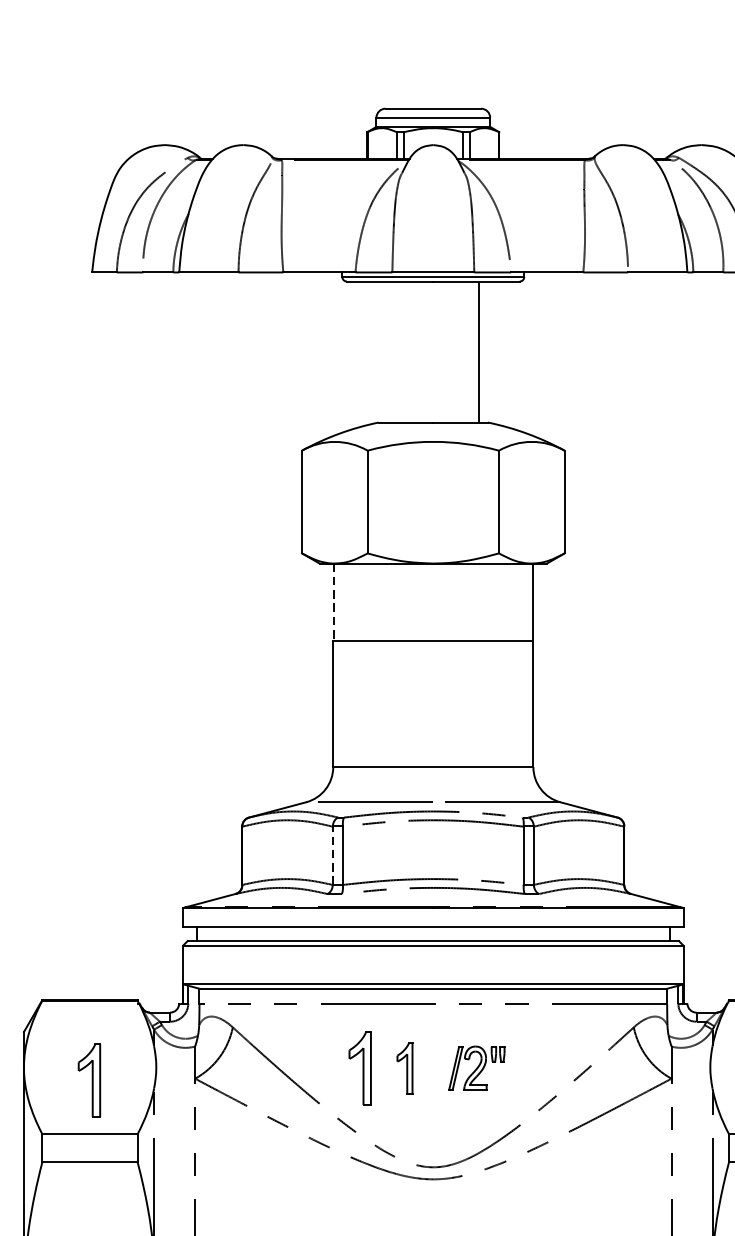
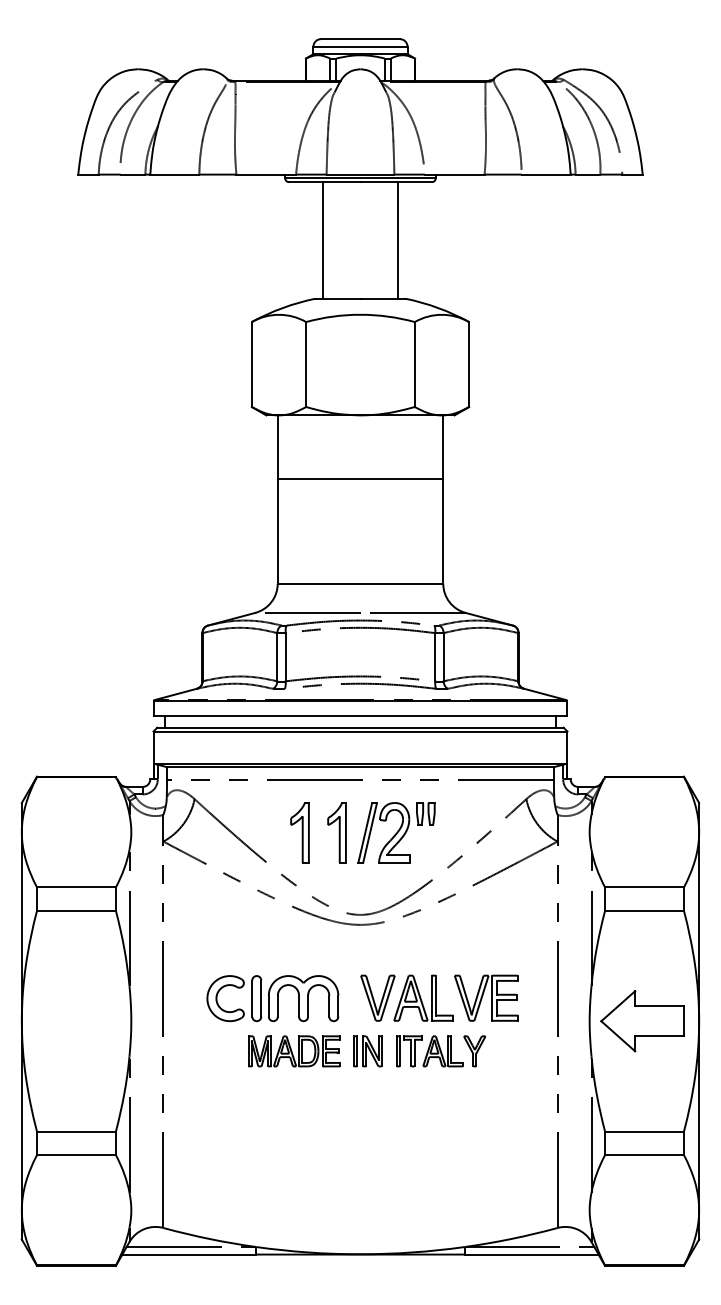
line: (387, 352) -> (322, 240), added
line: (334, 602) -> (278, 447), dashed -> solid
line: (333, 854) -> (277, 656), dashed -> solid
part: (404, 1067) -> (336, 832), size x1.43
part: (476, 1067) -> (396, 832), size x1.67
part: (88, 1079) -> (75, 842), removed

